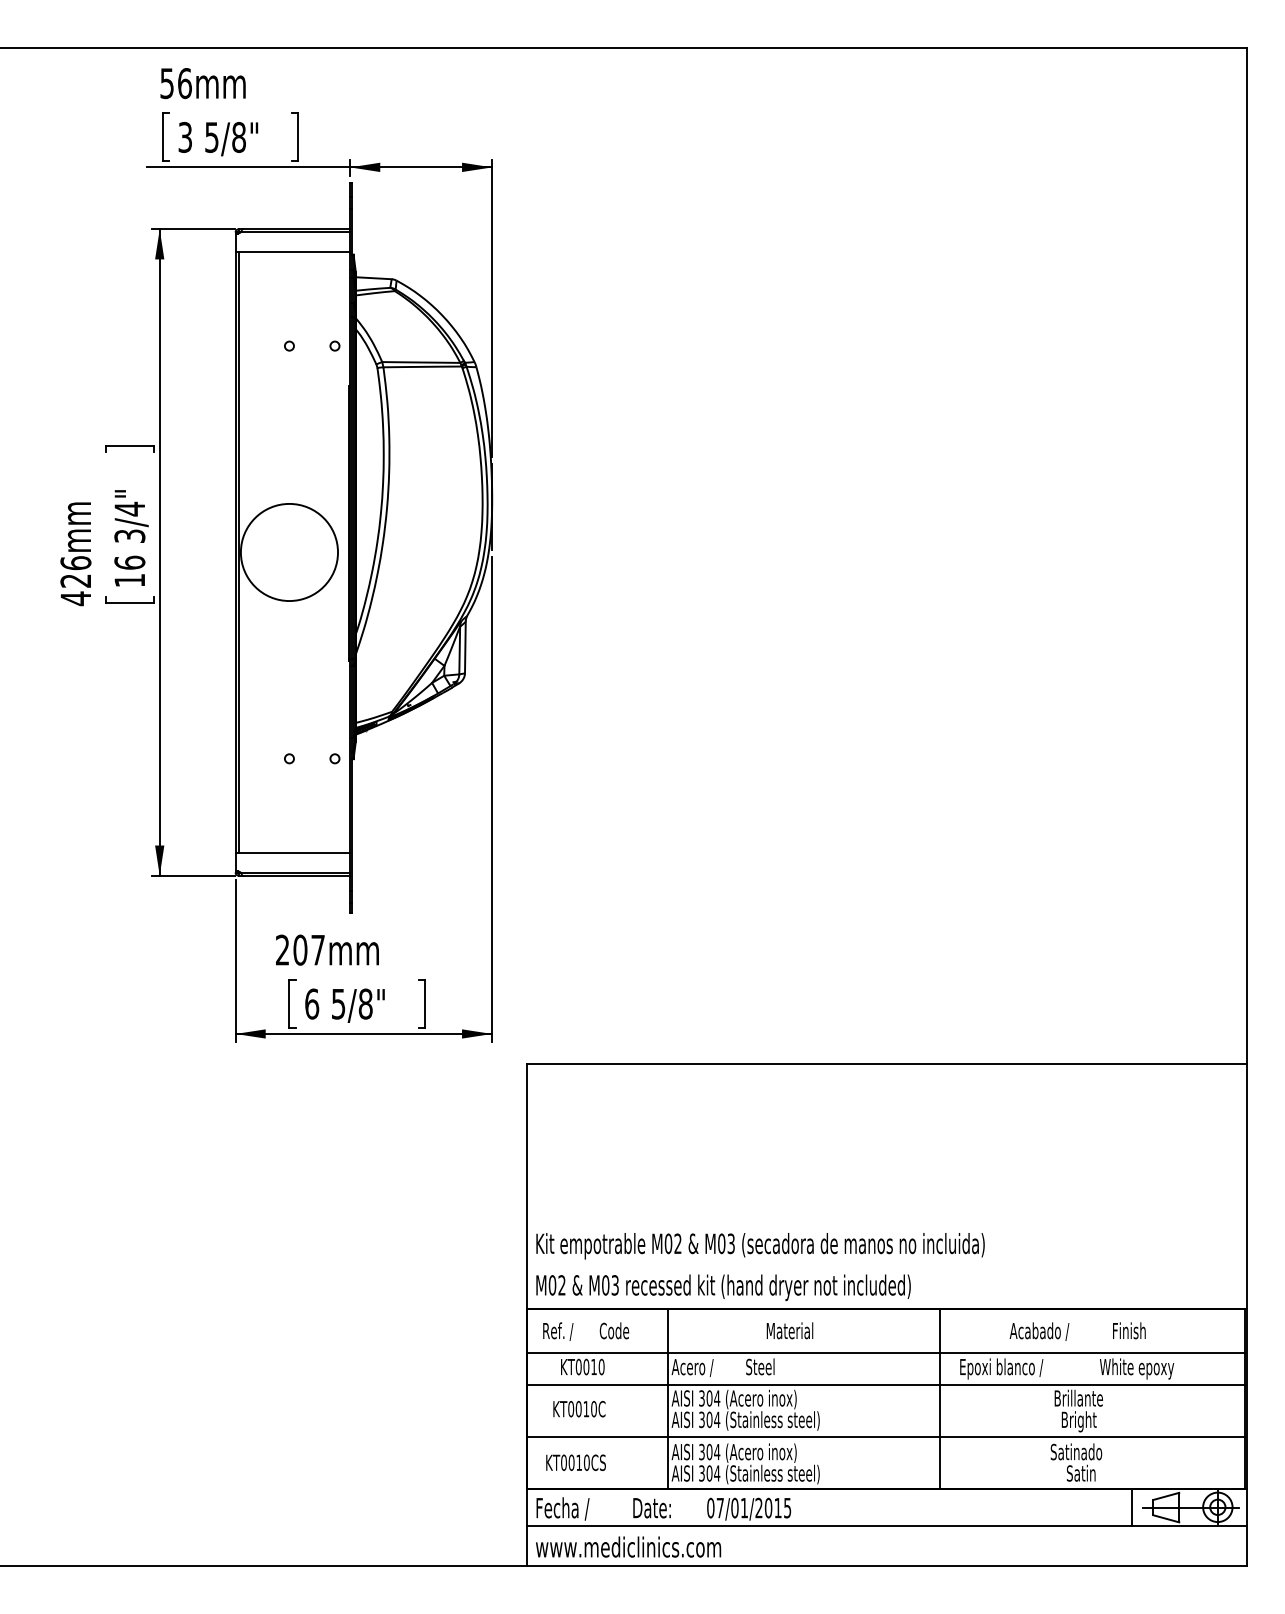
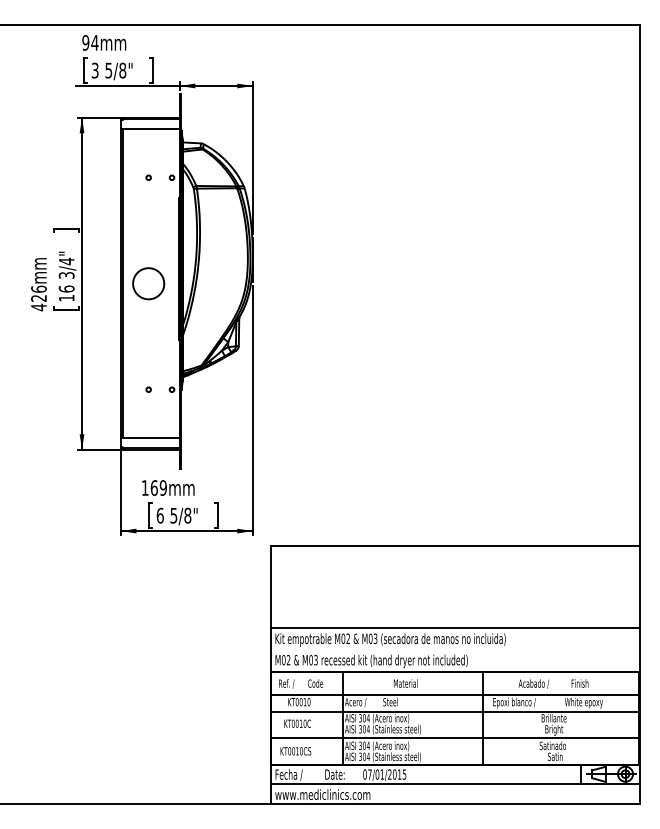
text: (176, 82) -> (90, 42), 56mm -> 94mm
circle: (289, 551) -> (148, 283), size x0.62
text: (298, 949) -> (153, 487), 207mm -> 169mm
line: (886, 1223) -> (455, 628), added

